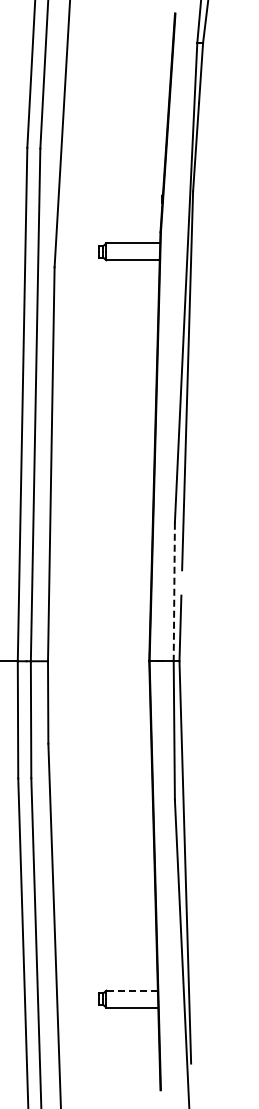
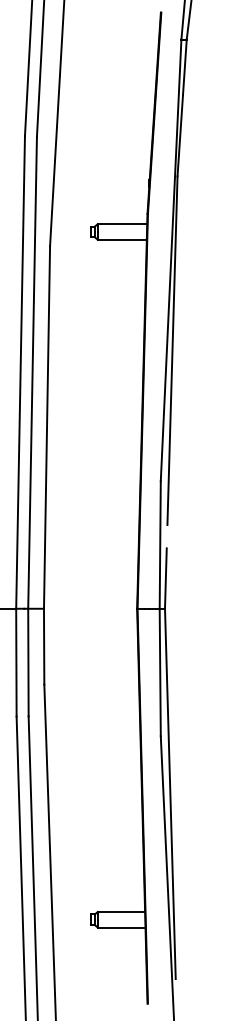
line: (174, 592) -> (160, 545), dashed -> solid
line: (132, 990) -> (121, 911), dashed -> solid

